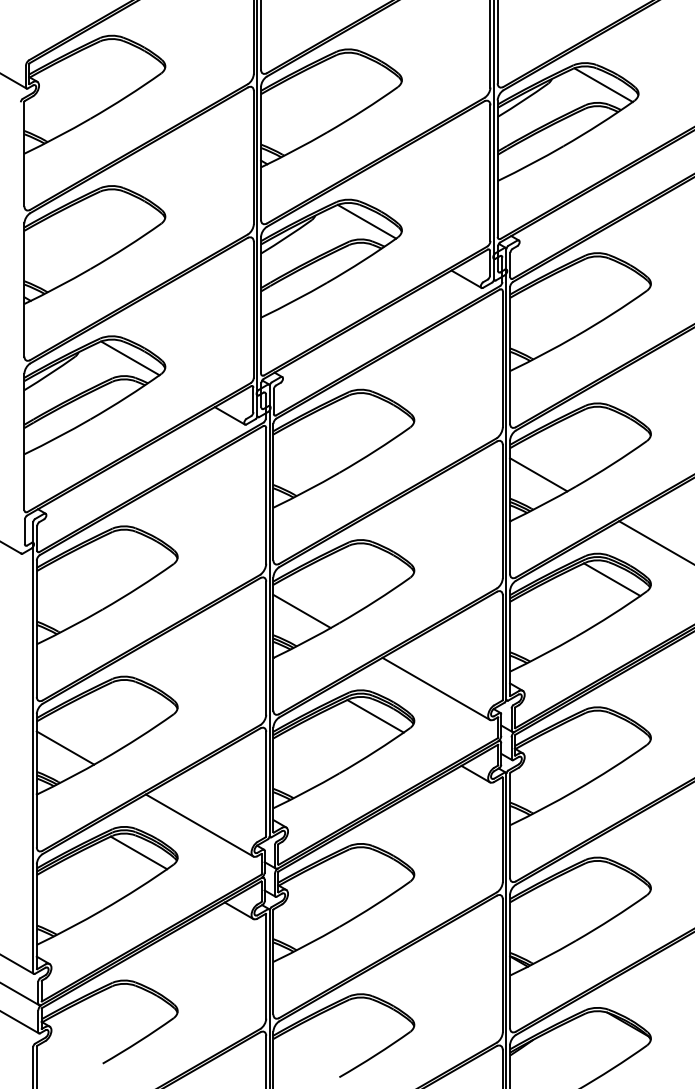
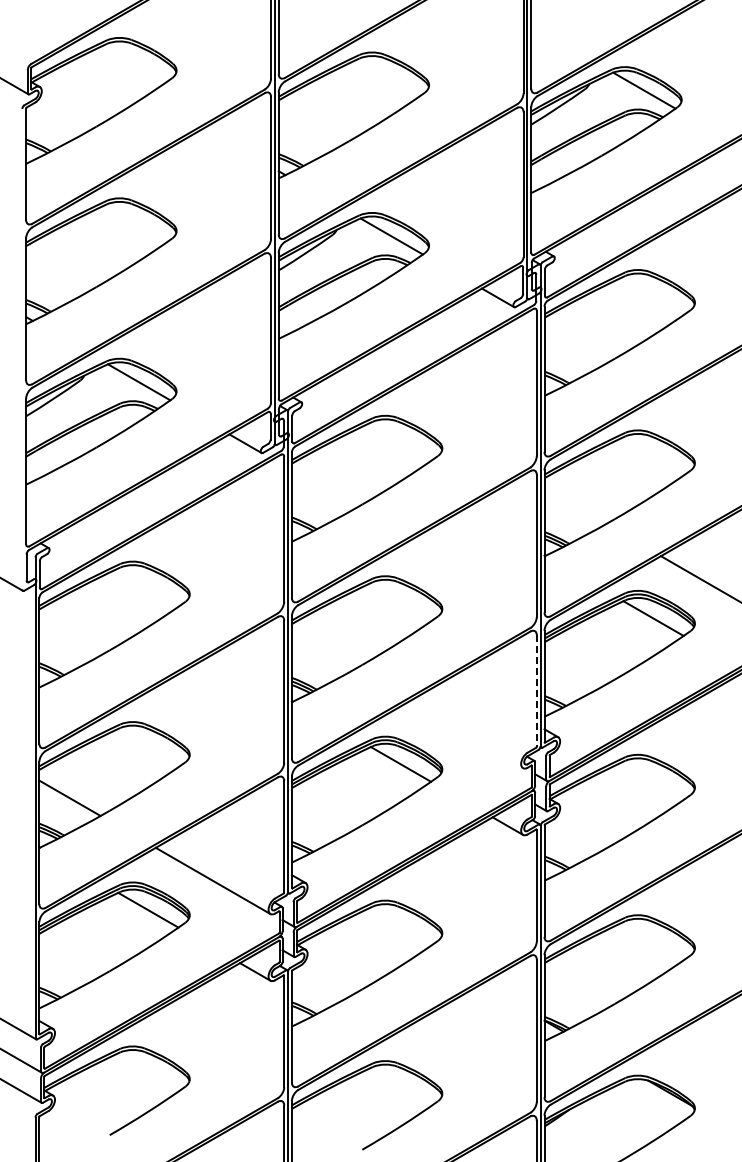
line: (538, 474) -> (574, 506), removed
line: (302, 611) -> (322, 652), removed
line: (502, 647) -> (536, 690), solid -> dashed
line: (436, 689) -> (465, 735), removed

